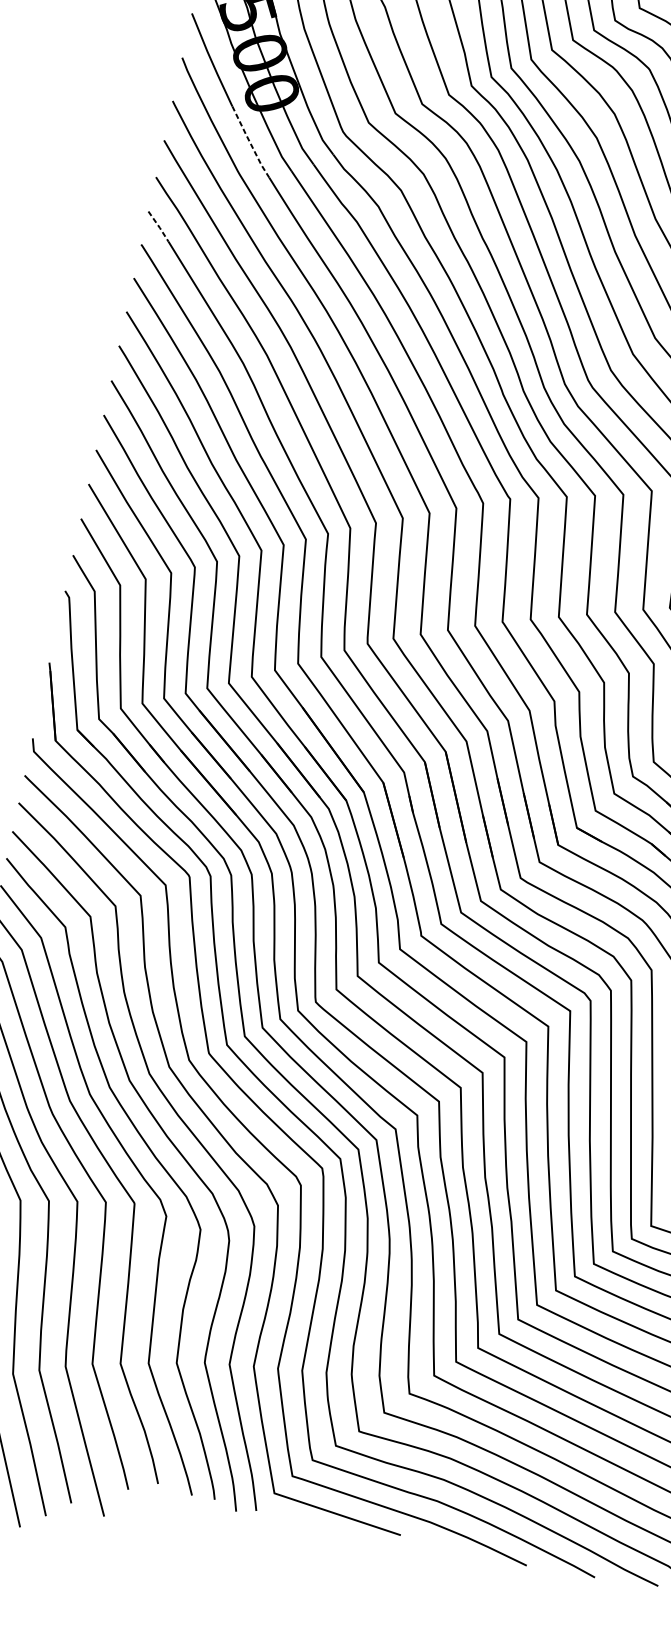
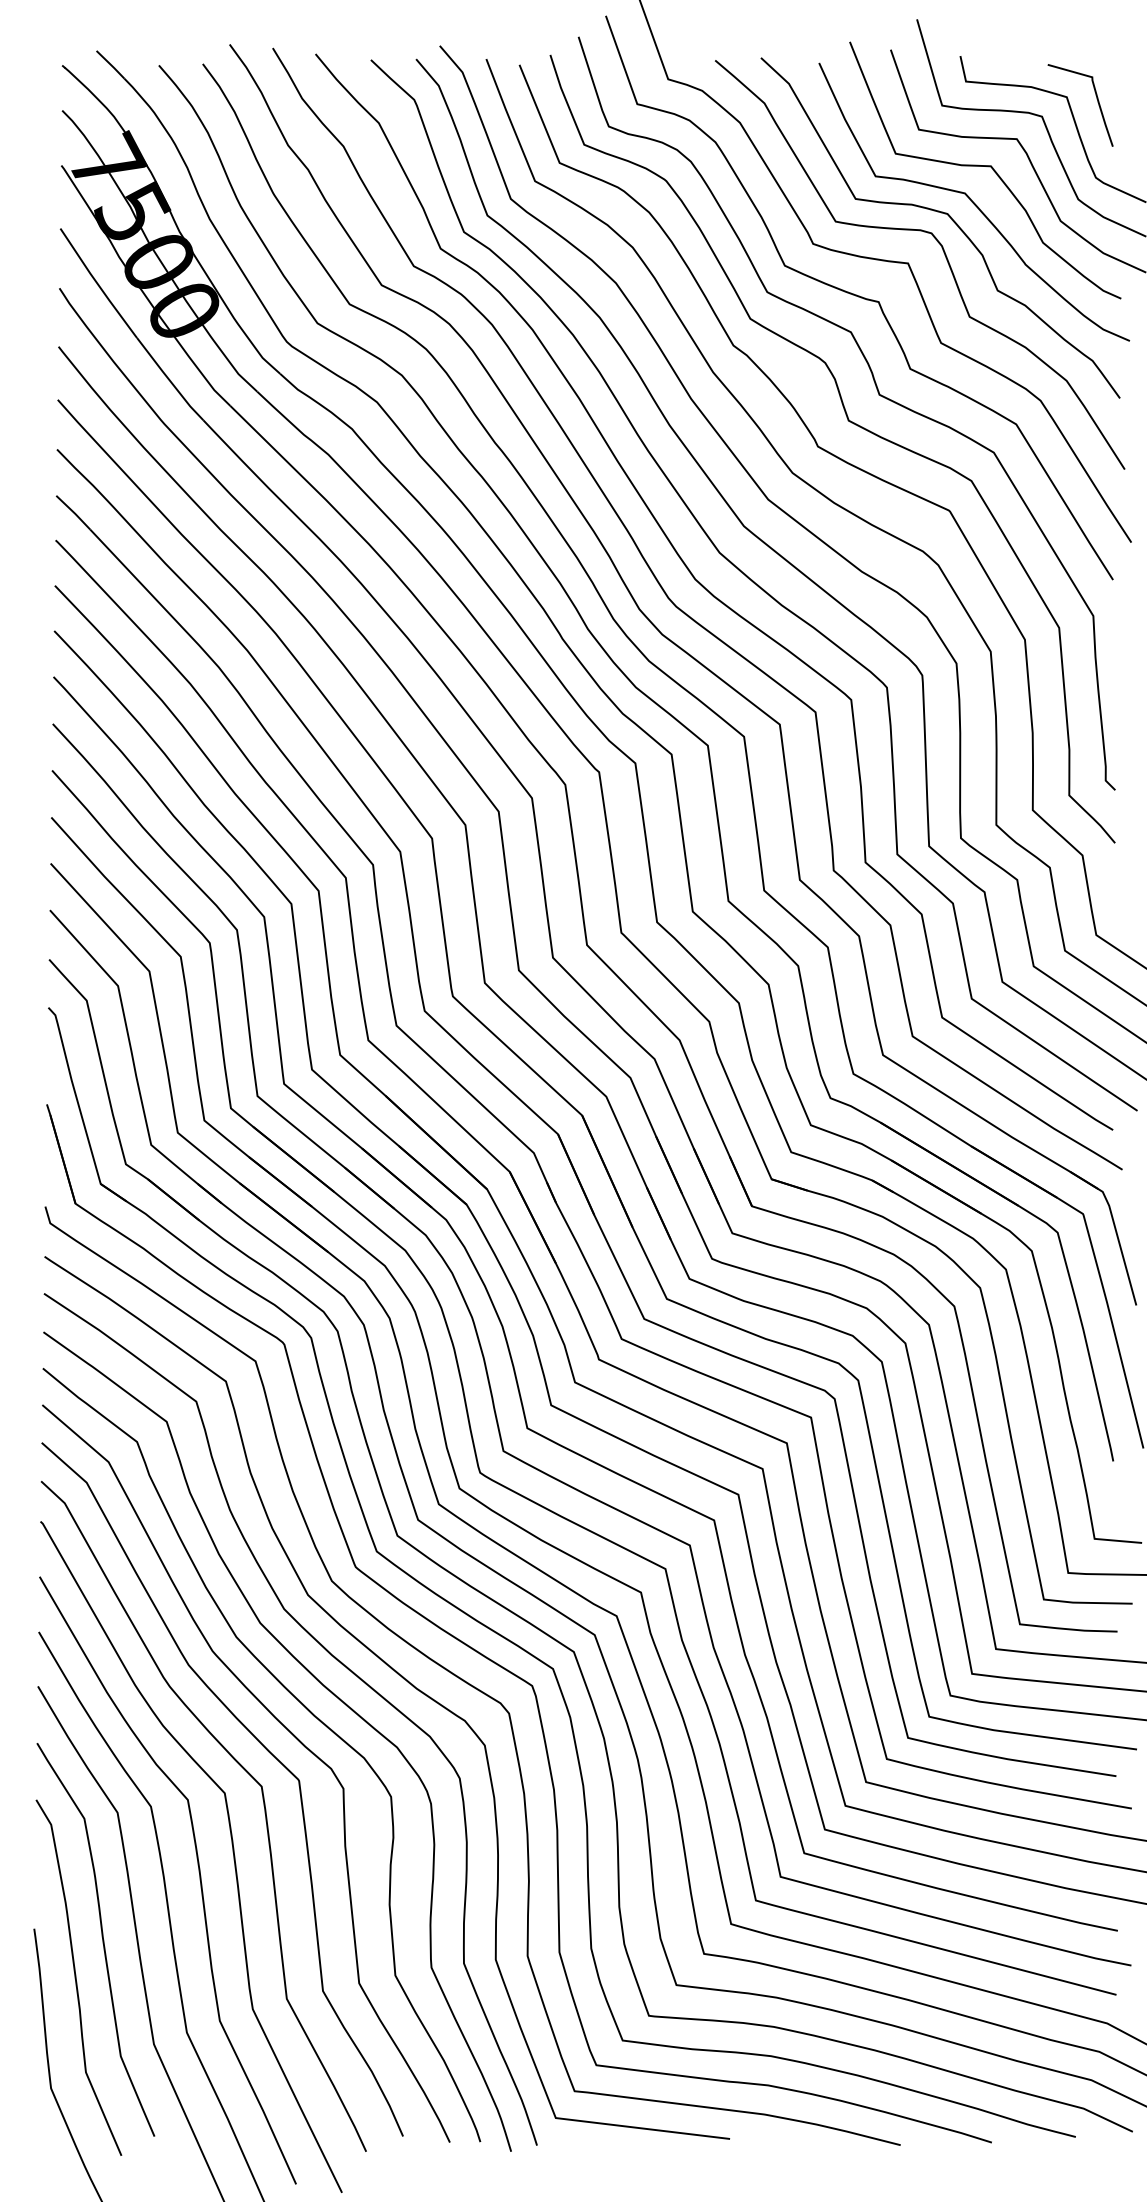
line: (250, 142) -> (169, 380), dashed -> solid
line: (159, 226) -> (74, 512), dashed -> solid

